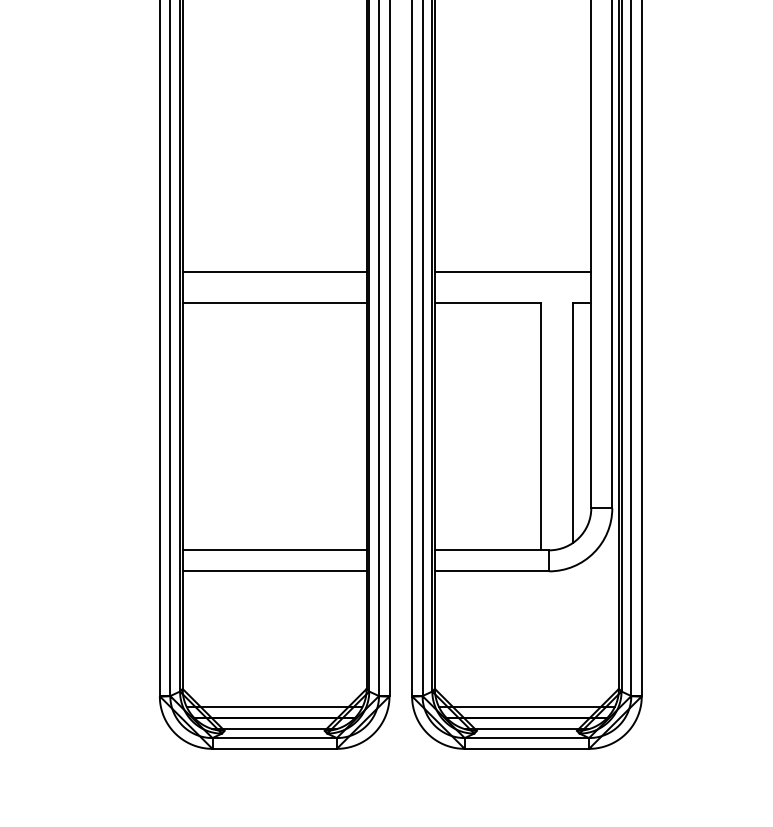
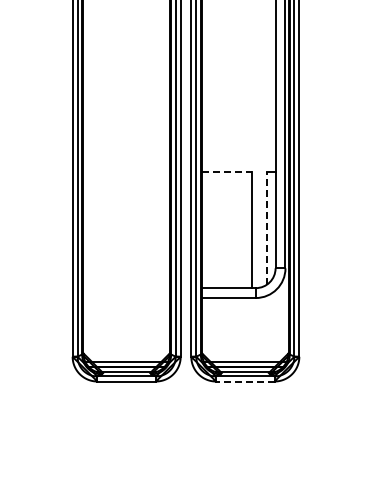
line: (274, 272) -> (126, 157), removed
line: (512, 272) -> (238, 157), removed
line: (274, 302) -> (126, 171), removed
line: (486, 302) -> (226, 171), solid -> dashed
line: (571, 421) -> (266, 227), solid -> dashed
line: (274, 551) -> (126, 288), removed
line: (274, 572) -> (126, 298), removed
line: (525, 748) -> (244, 381), solid -> dashed

